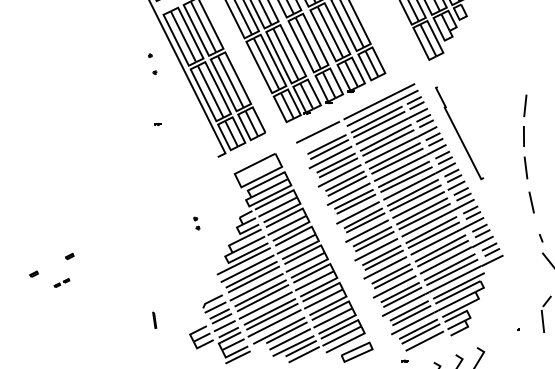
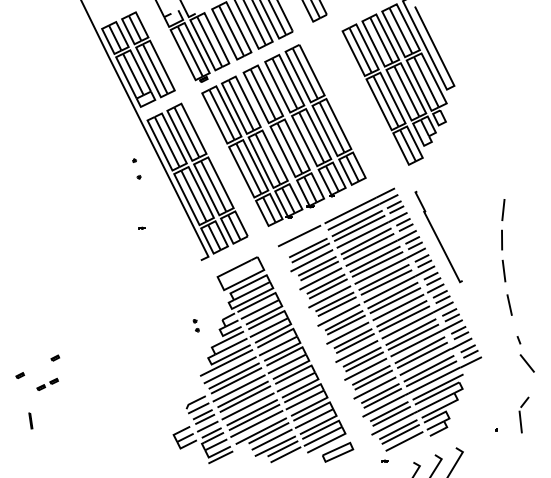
part: (196, 223) -> (195, 325), moved
part: (61, 282) -> (47, 383), size x1.43
line: (154, 319) -> (30, 420), moved

